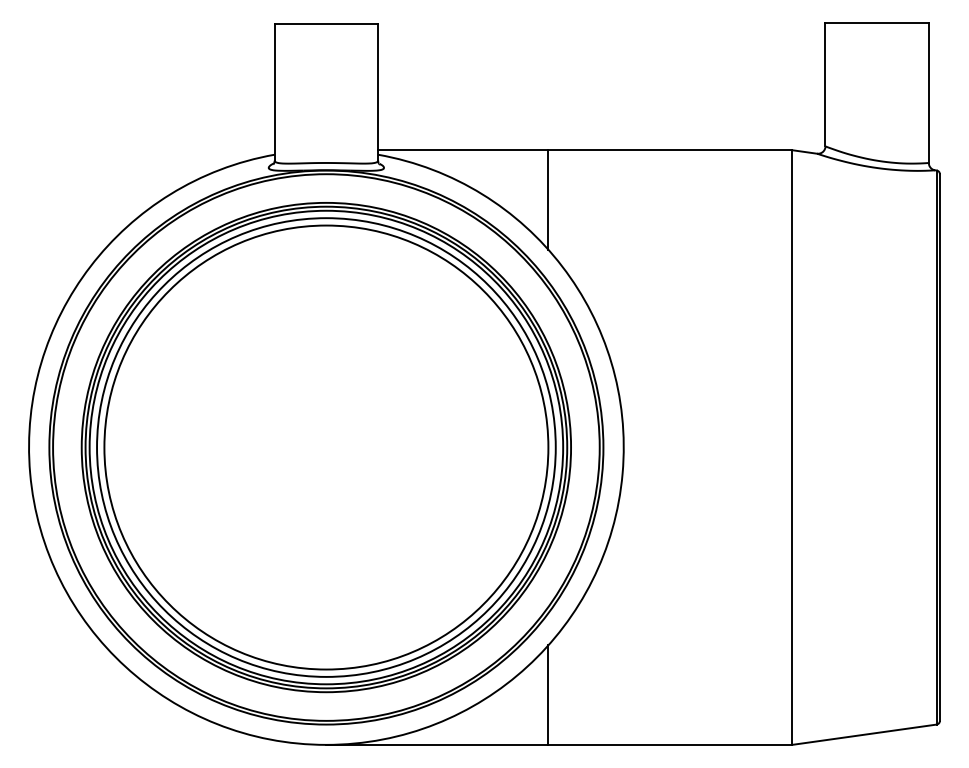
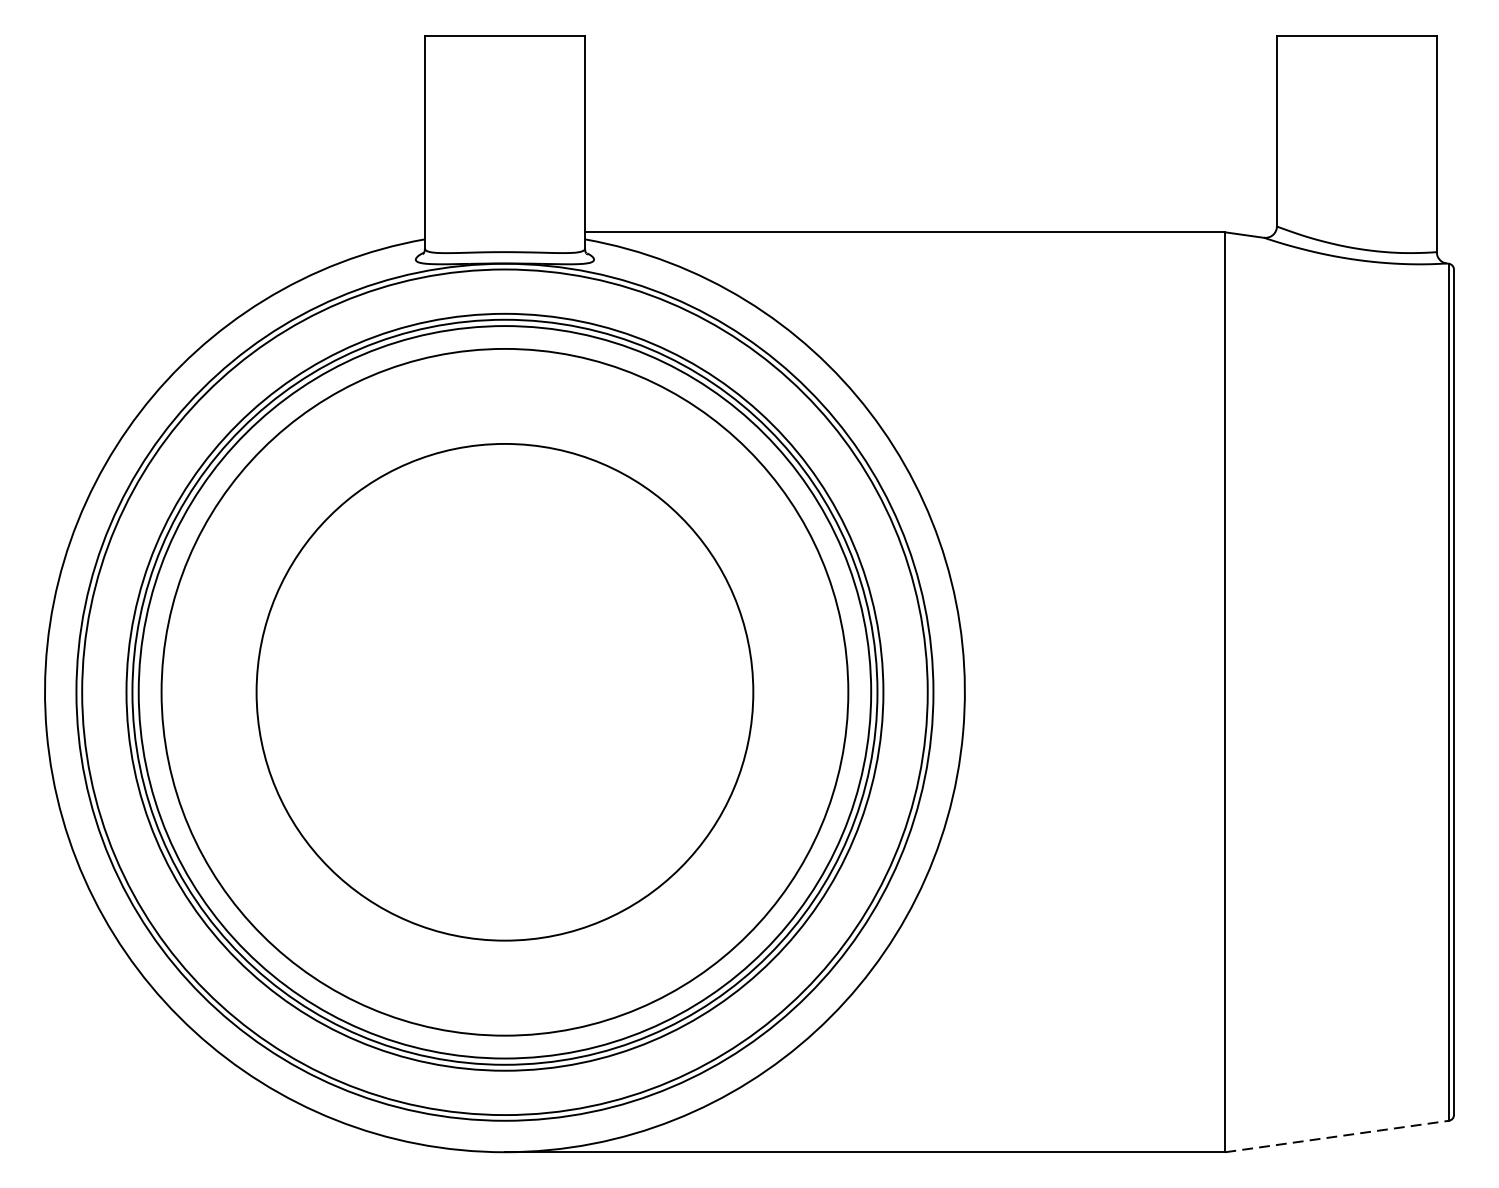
line: (548, 199) -> (848, 308), removed
circle: (326, 447) -> (505, 692), size x0.7
line: (548, 694) -> (848, 1074), removed
line: (864, 734) -> (1337, 1136), solid -> dashed

